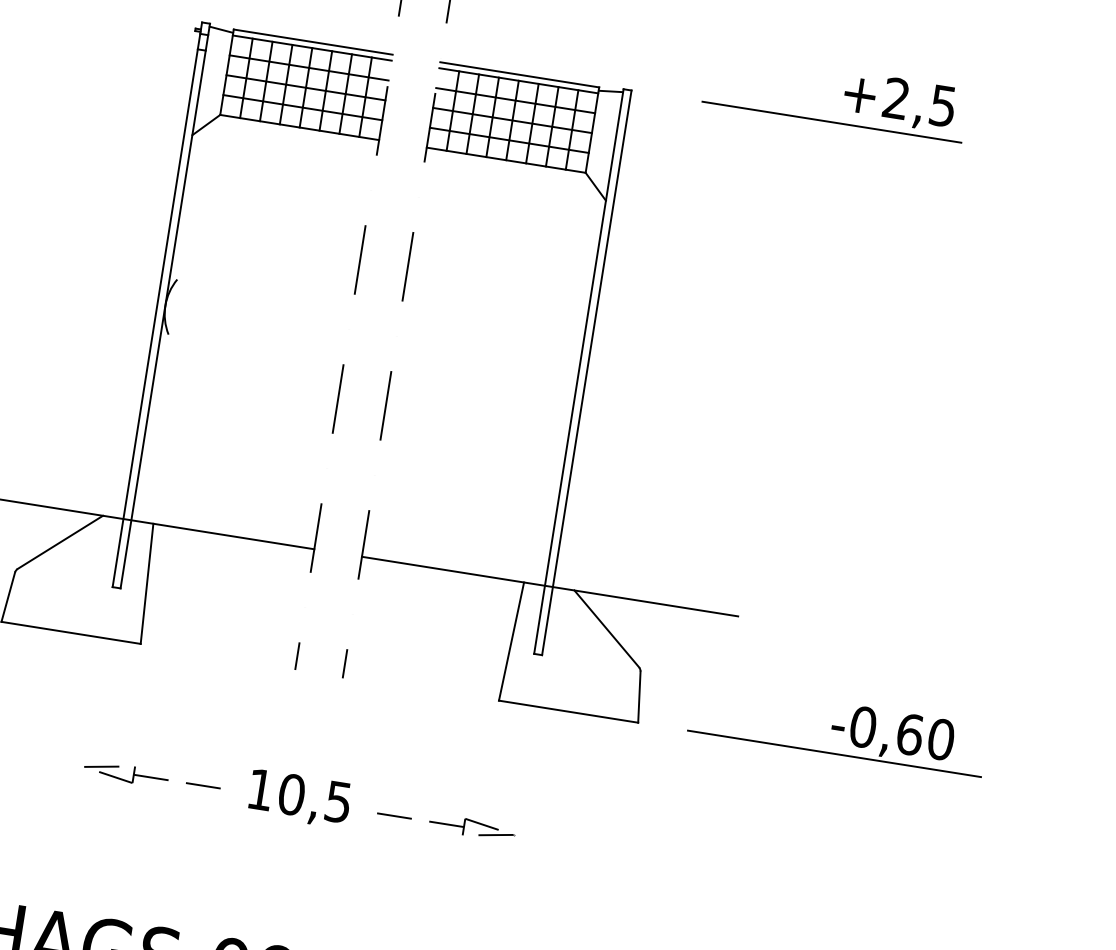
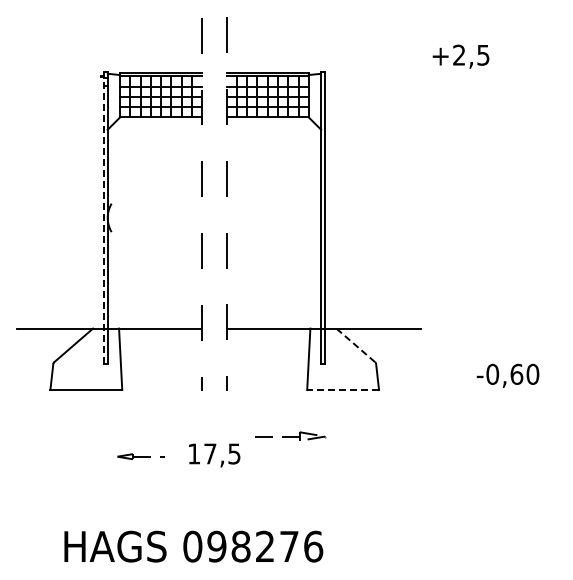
line: (831, 122) -> (428, 72), removed
line: (157, 305) -> (103, 218), solid -> dashed
line: (606, 629) -> (355, 345), solid -> dashed
line: (569, 712) -> (343, 390), solid -> dashed
line: (832, 754) -> (479, 390), removed
part: (151, 777) -> (138, 456), size x0.6
text: (292, 793) -> (210, 453), 10,5 -> 17,5
part: (446, 822) -> (290, 435), moved

